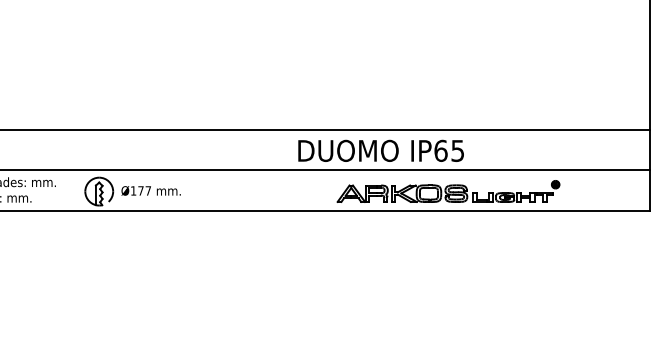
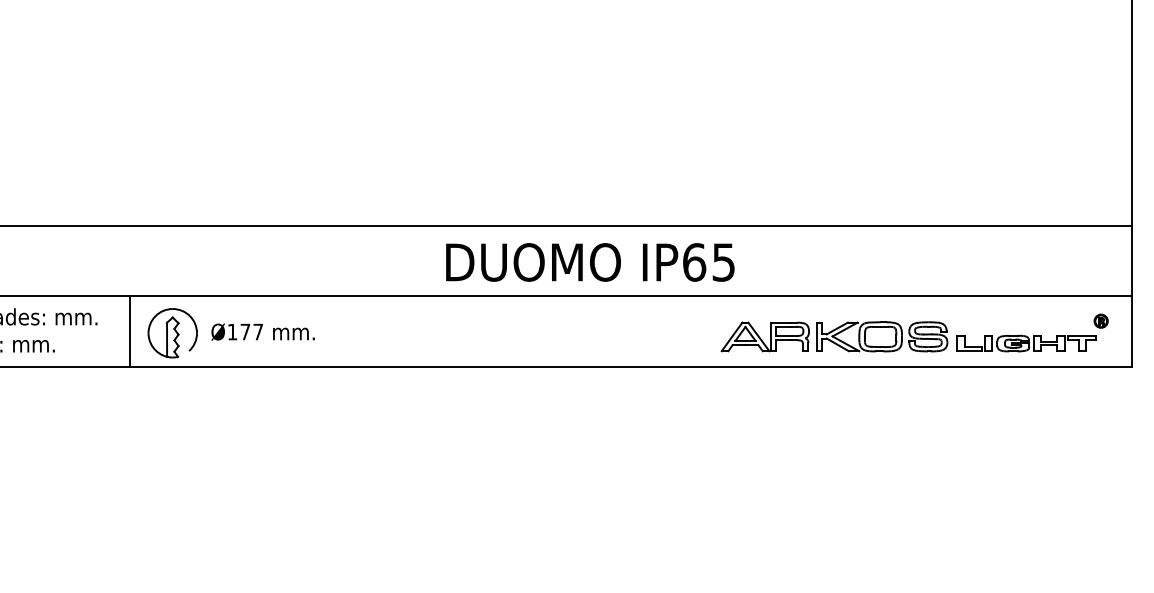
text: (380, 150) -> (589, 261), moved
line: (74, 190) -> (129, 331), added
part: (448, 191) -> (914, 333), moved

